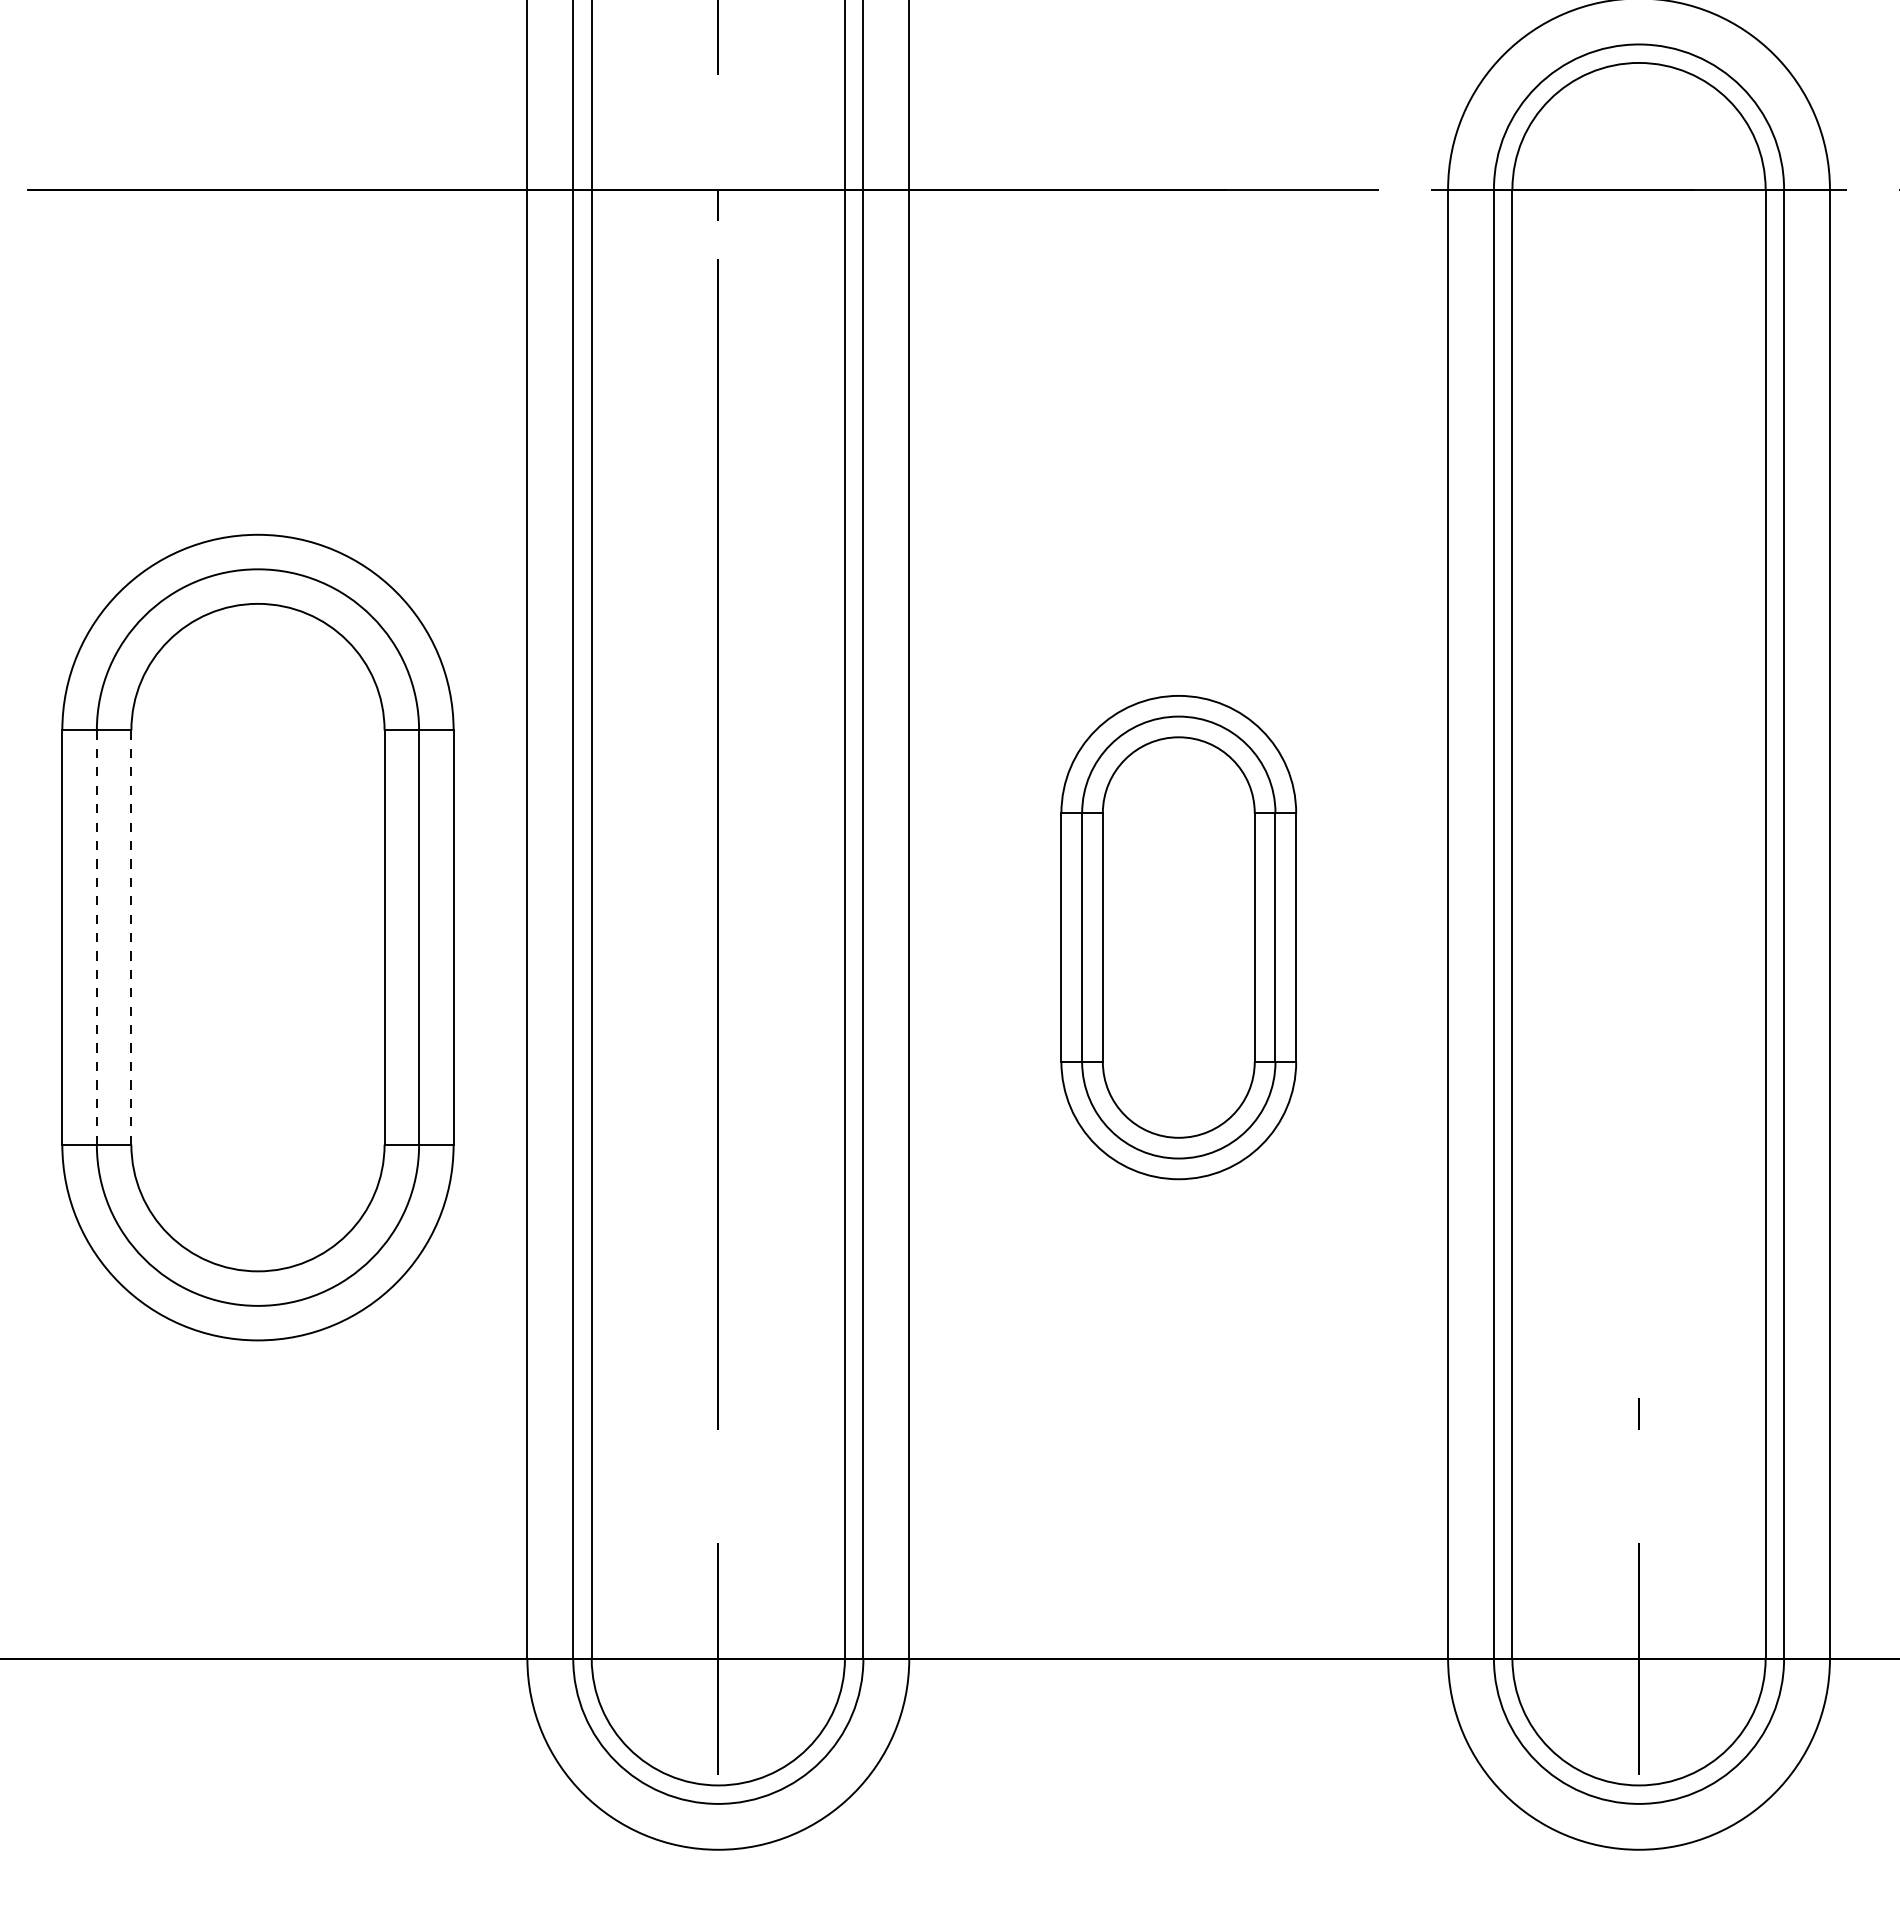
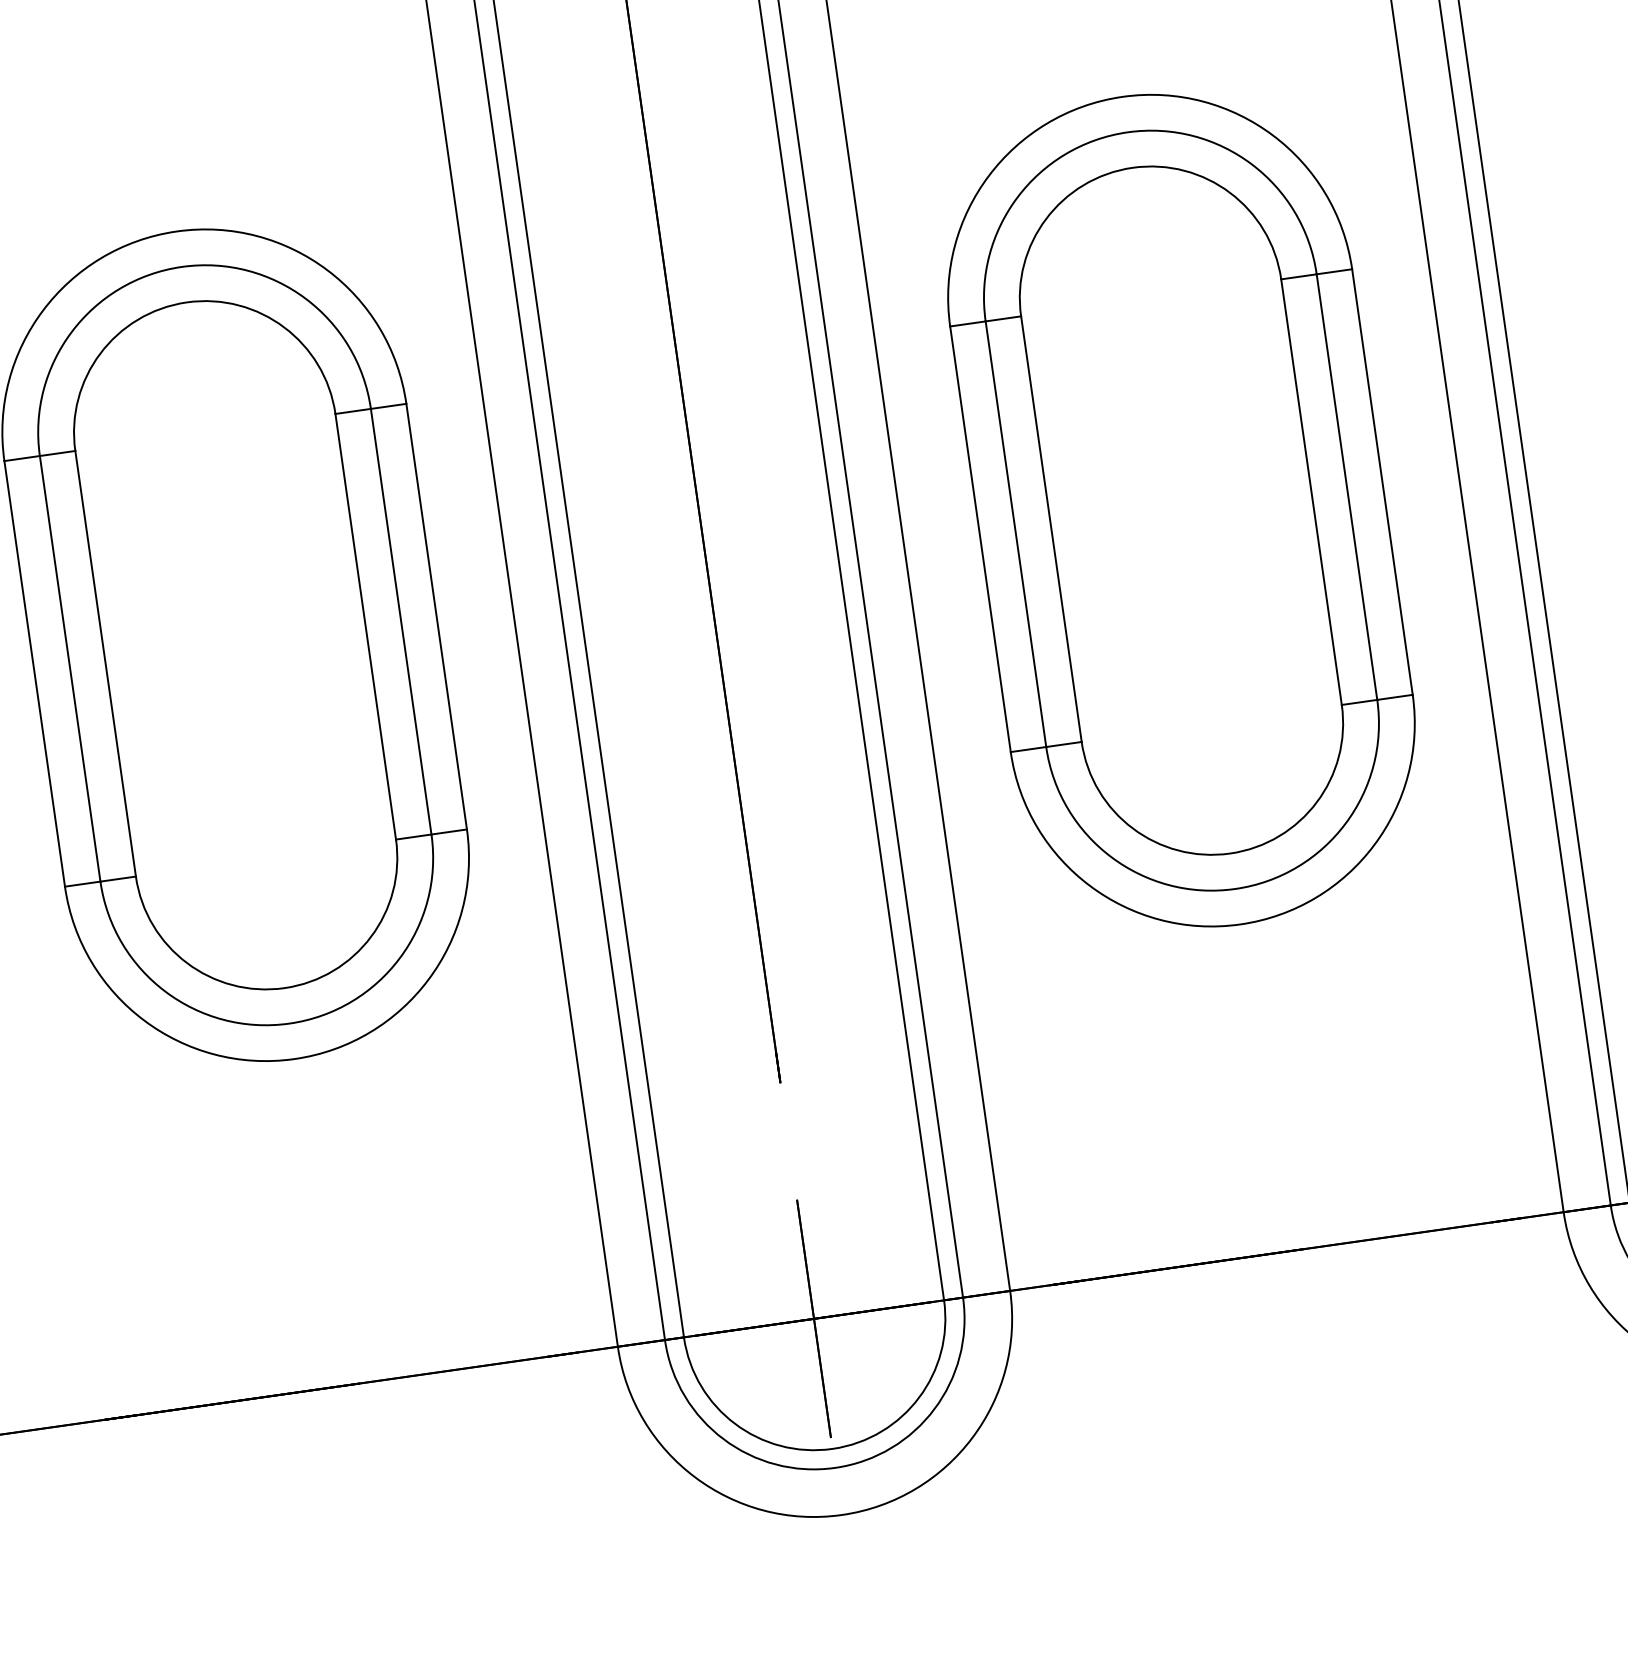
part: (1178, 937) -> (1181, 510), size x1.67
line: (96, 938) -> (69, 669), dashed -> solid
line: (131, 938) -> (105, 664), dashed -> solid

